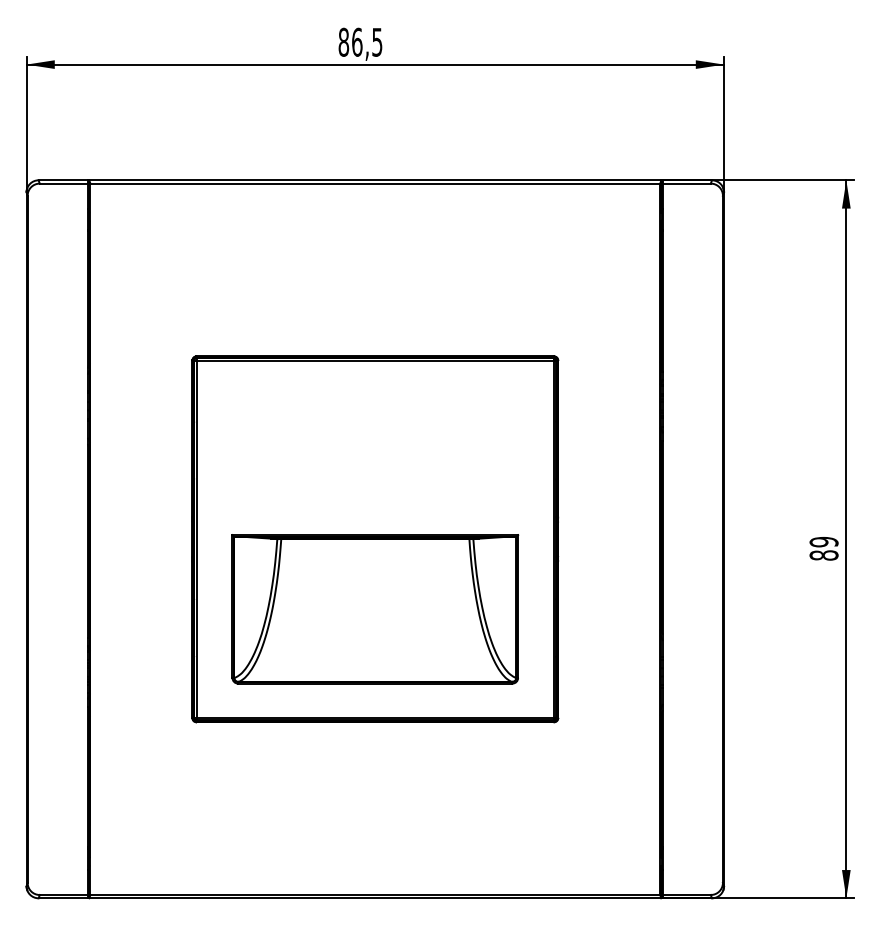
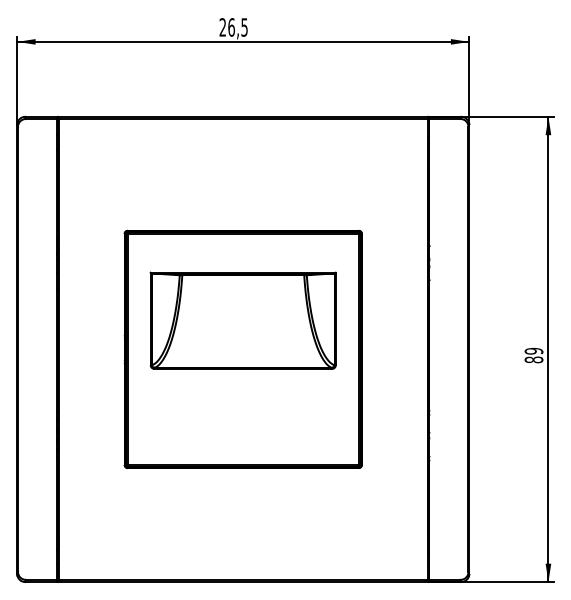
text: (343, 42) -> (222, 27), 86,5 -> 26,5
part: (374, 608) -> (242, 320), moved

